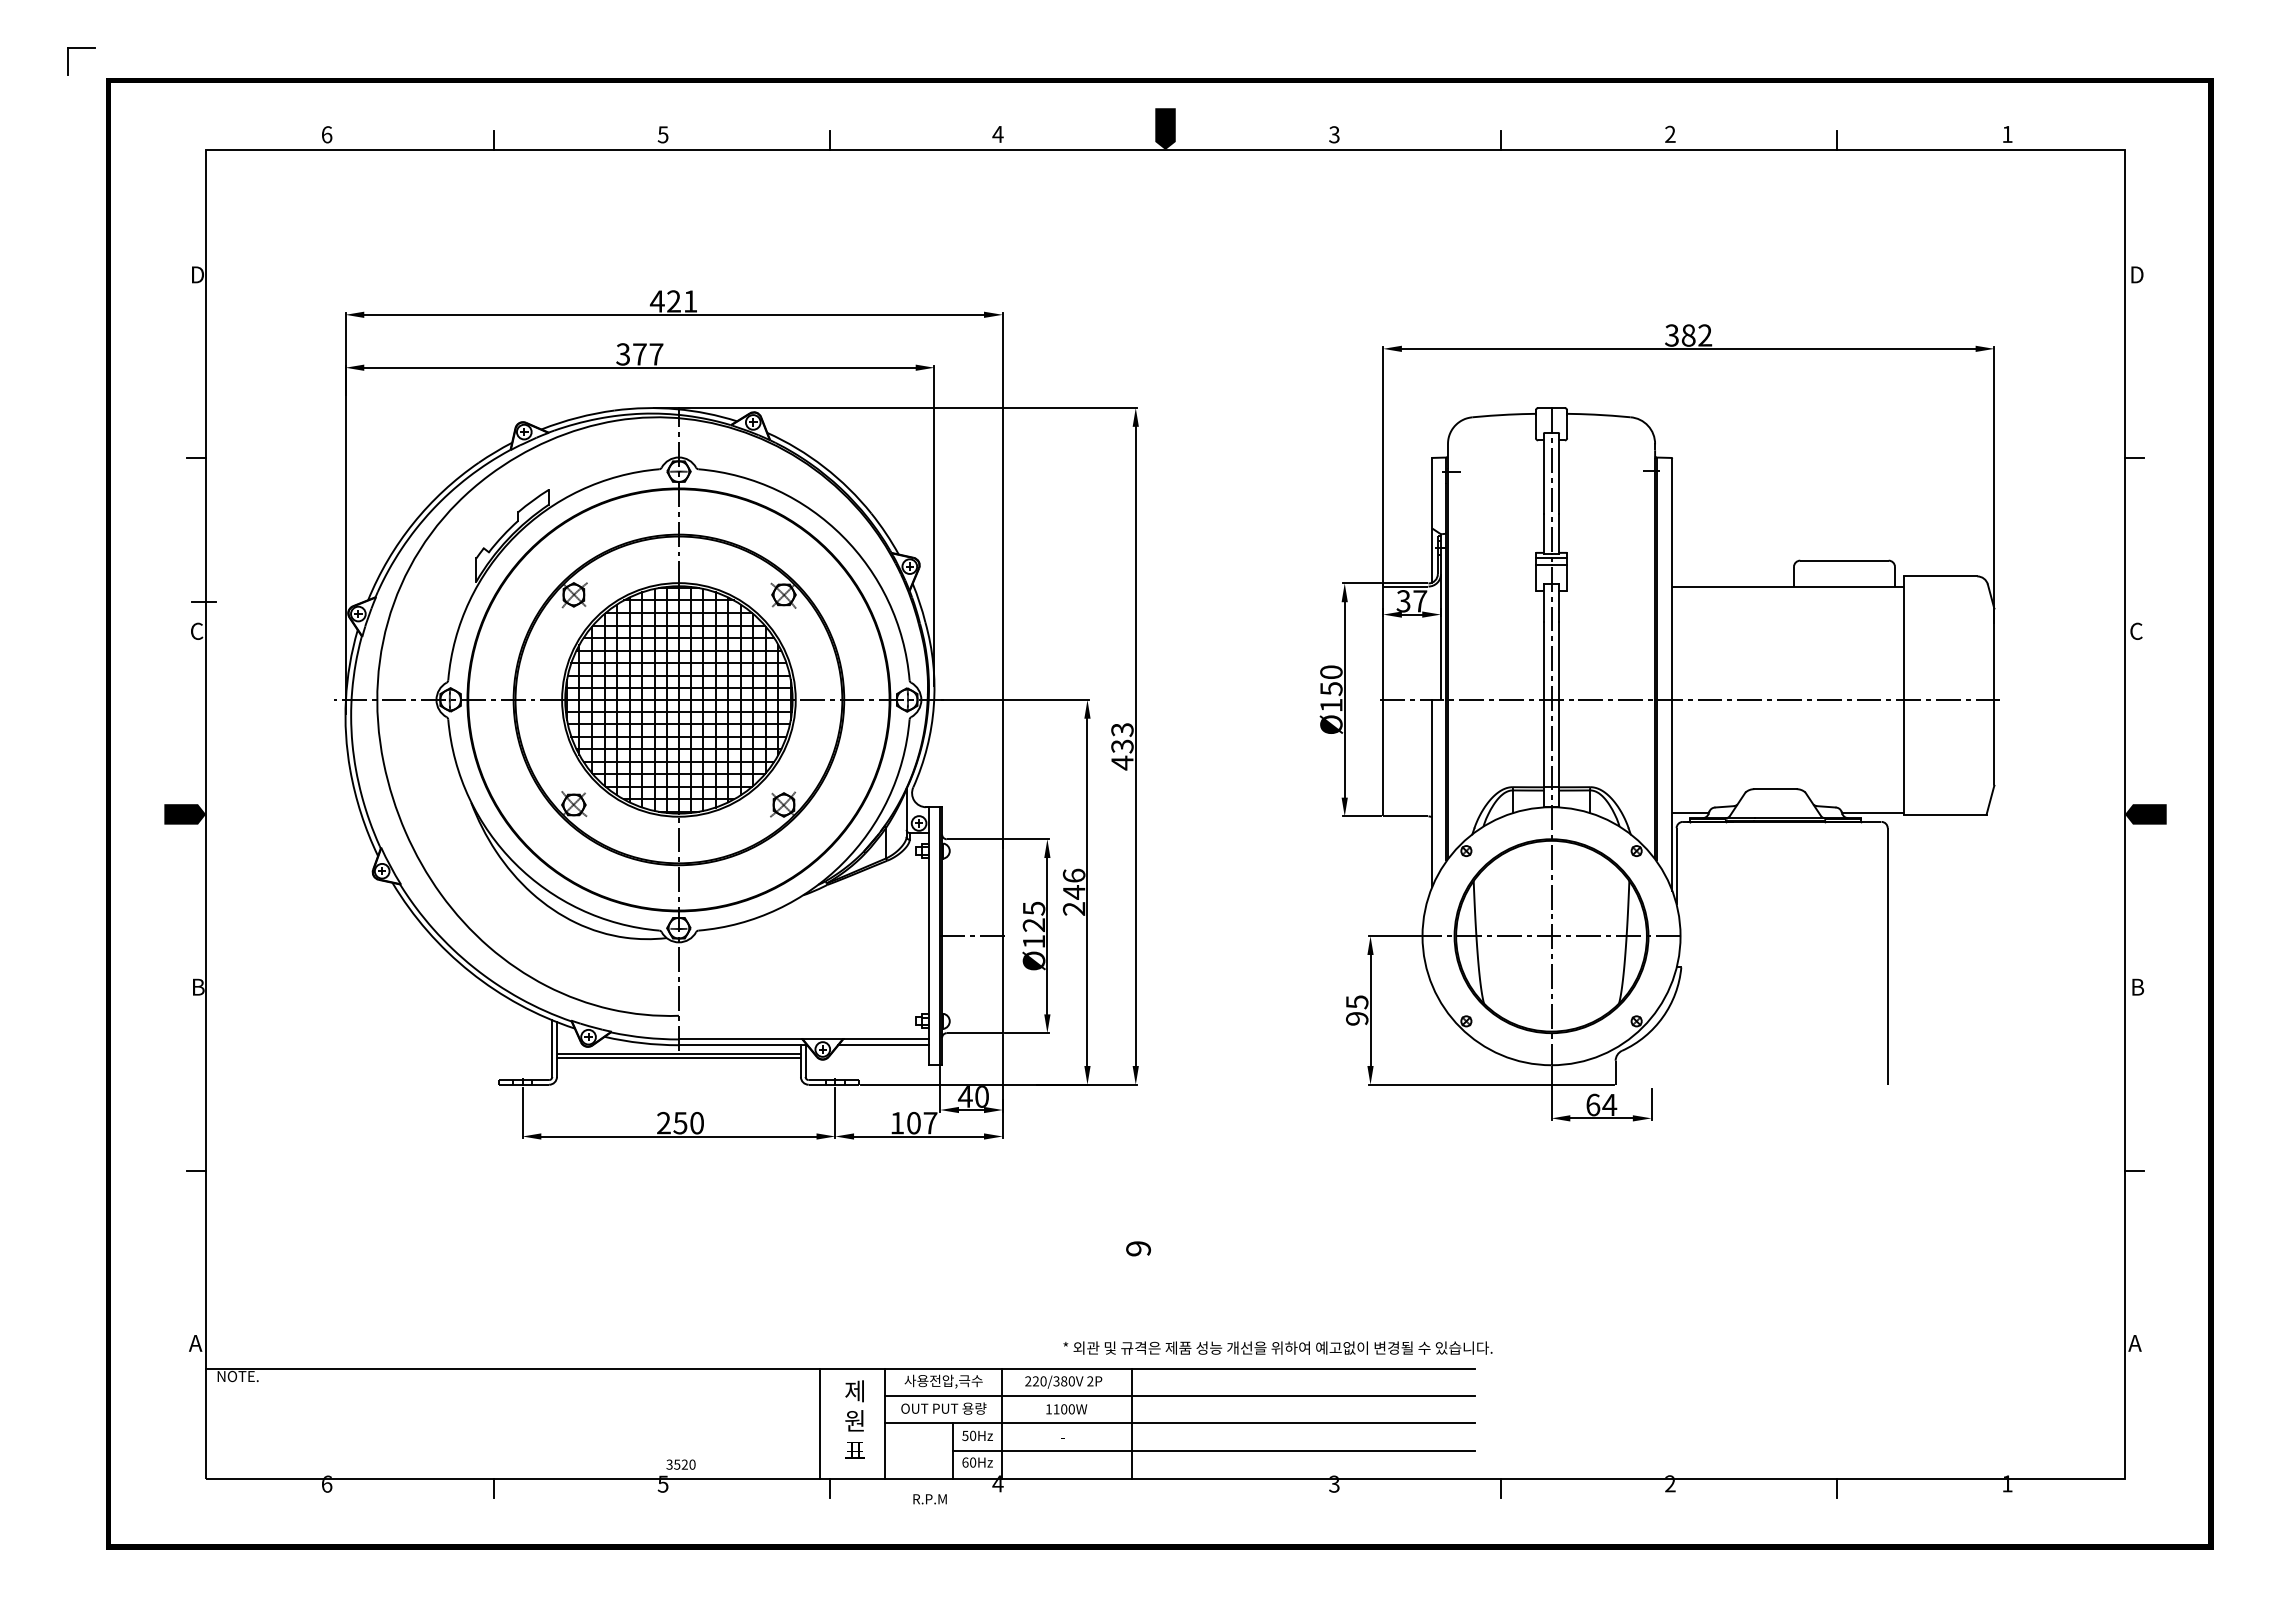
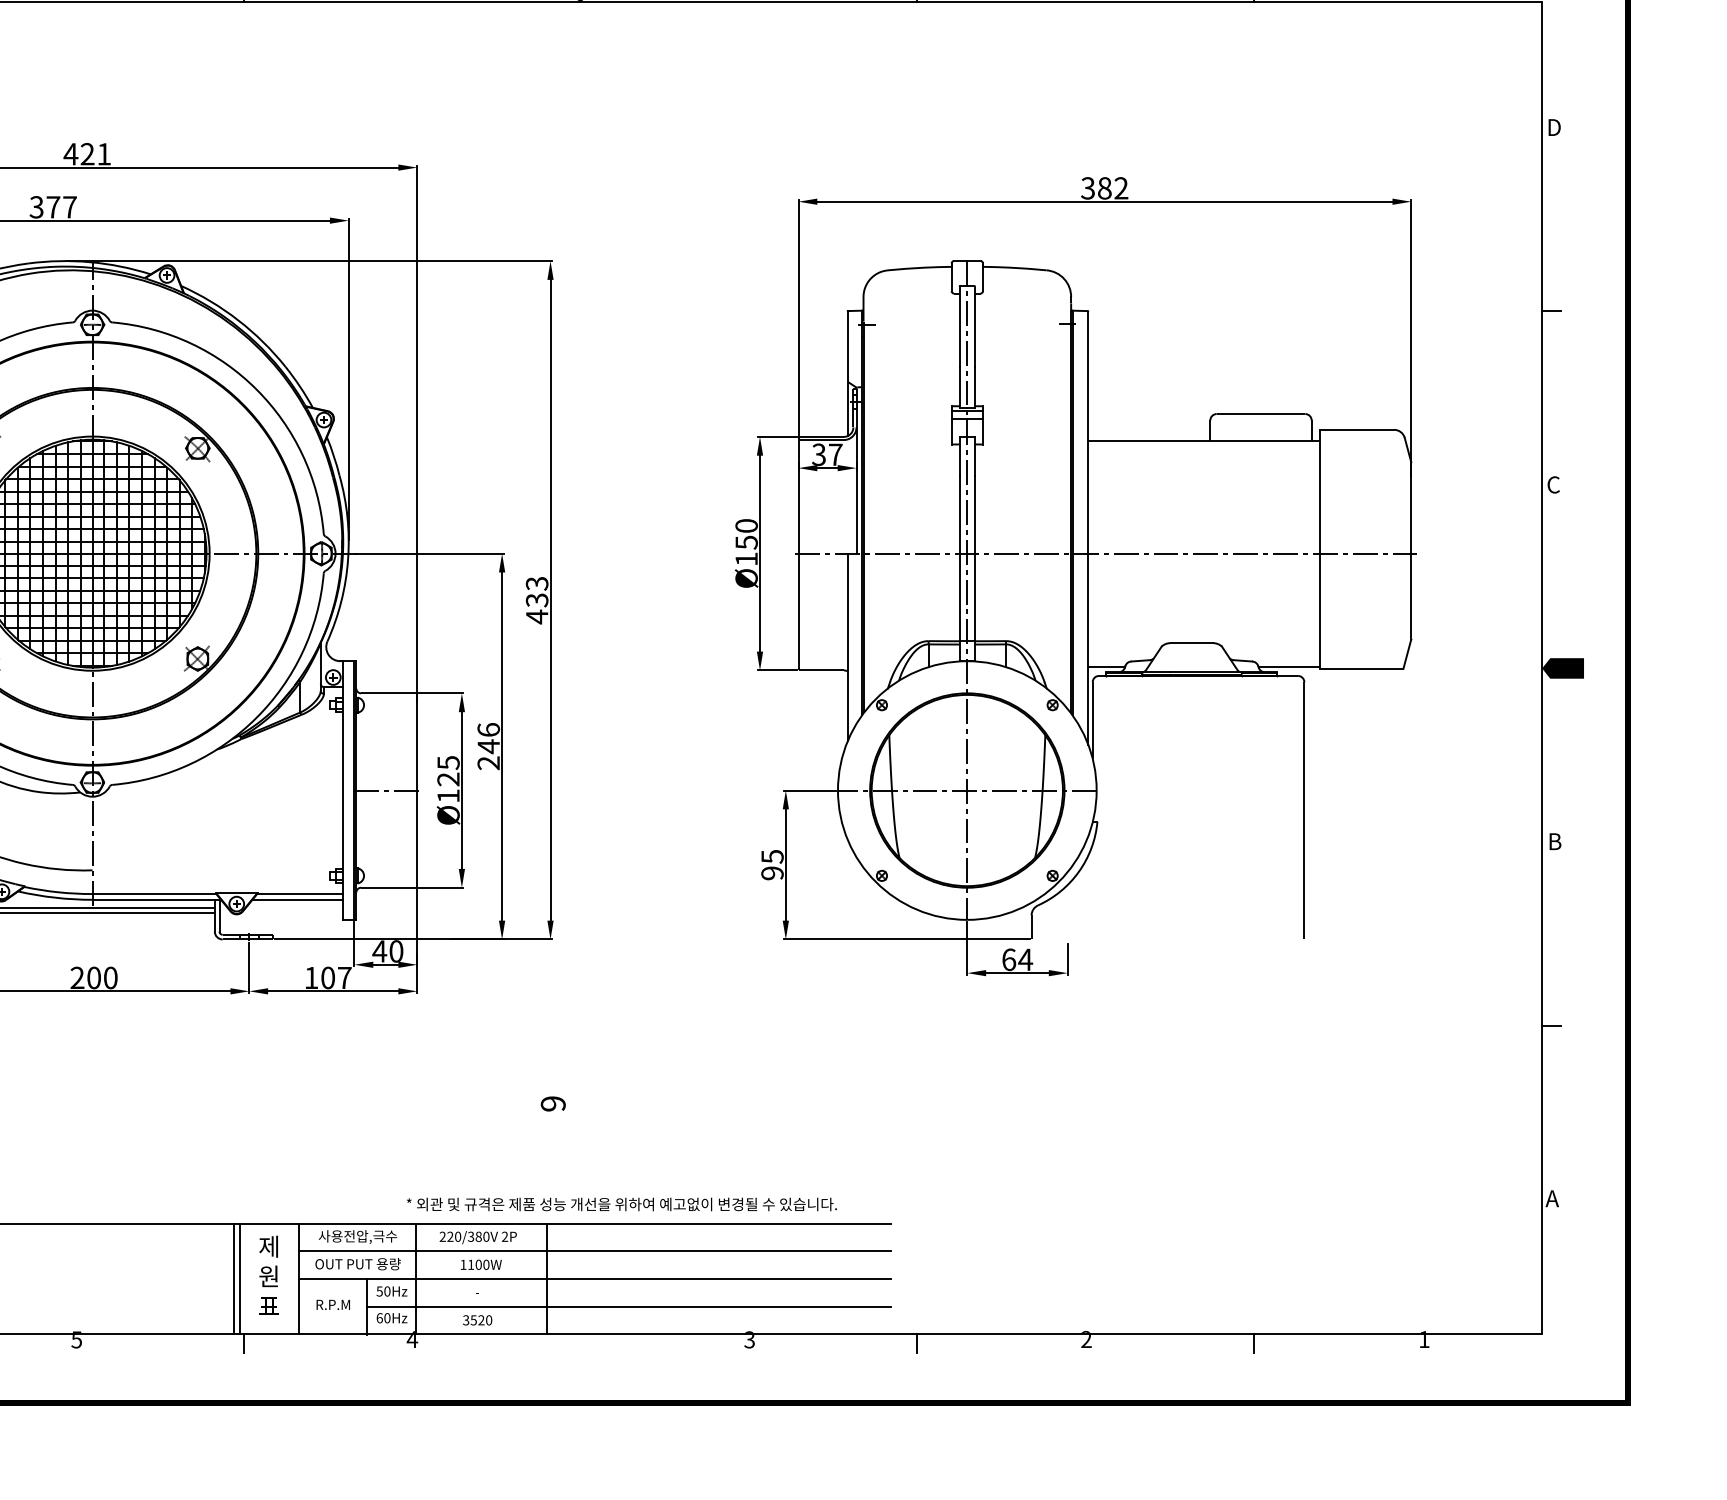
text: (680, 1122) -> (94, 977), 250 -> 200
text: (1277, 1347) -> (621, 1203), moved
line: (825, 1423) -> (239, 1279), added
text: (680, 1464) -> (477, 1320), moved
text: (929, 1499) -> (332, 1305), moved

